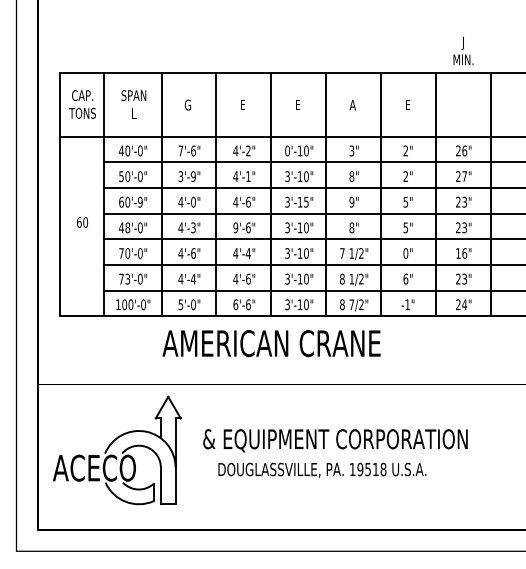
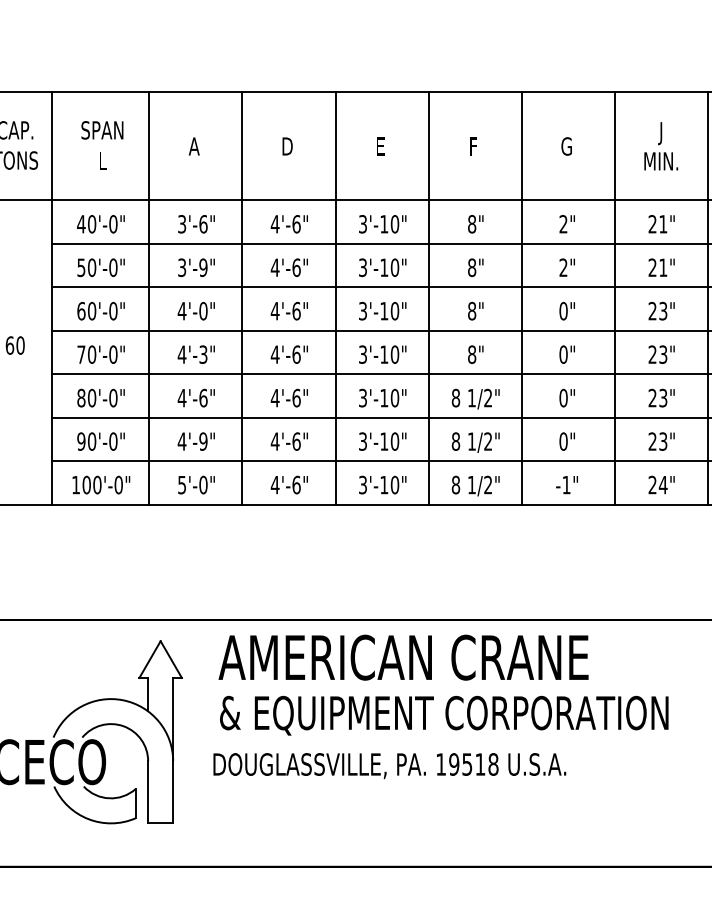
text: (463, 50) -> (661, 145), moved
text: (187, 104) -> (193, 145), G -> A
text: (243, 104) -> (288, 145), E -> D
text: (352, 104) -> (473, 145), A -> F
text: (407, 104) -> (566, 145), E -> G
text: (180, 150) -> (181, 223), 7'-6" -> 3'-6"
text: (248, 150) -> (296, 223), 4'-2" -> 4'-6"
text: (287, 150) -> (362, 223), 0'-10" -> 3'-10"
text: (351, 150) -> (471, 223), 3" -> 8"
text: (464, 150) -> (663, 223), 26" -> 21"
text: (248, 176) -> (296, 267), 4'-1" -> 4'-6"
text: (464, 176) -> (663, 267), 27" -> 21"
text: (306, 201) -> (395, 309), 3'-15" -> 3'-10"
text: (405, 201) -> (562, 309), 5" -> 0"
text: (140, 202) -> (113, 311), 60'-9" -> 60'-0"
text: (351, 202) -> (471, 311), 9" -> 8"
text: (124, 227) -> (86, 354), 48'-0" -> 70'-0"
text: (235, 227) -> (274, 354), 9'-6" -> 4'-6"
text: (405, 227) -> (562, 354), 5" -> 0"
text: (121, 253) -> (81, 398), 70'-0" -> 80'-0"
text: (247, 253) -> (295, 398), 4'-4" -> 4'-6"
text: (342, 253) -> (456, 398), 7 -> 8
text: (461, 253) -> (657, 398), 16" -> 23"
text: (124, 278) -> (86, 440), 73'-0" -> 90'-0"
text: (193, 278) -> (203, 440), 4'-4" -> 4'-9"
text: (405, 278) -> (562, 440), 6" -> 0"
text: (235, 304) -> (274, 484), 6'-6" -> 4'-6"
text: (351, 304) -> (471, 484), 7/2" -> 1/2"
text: (271, 343) -> (403, 657), moved
text: (322, 469) -> (389, 764), moved

